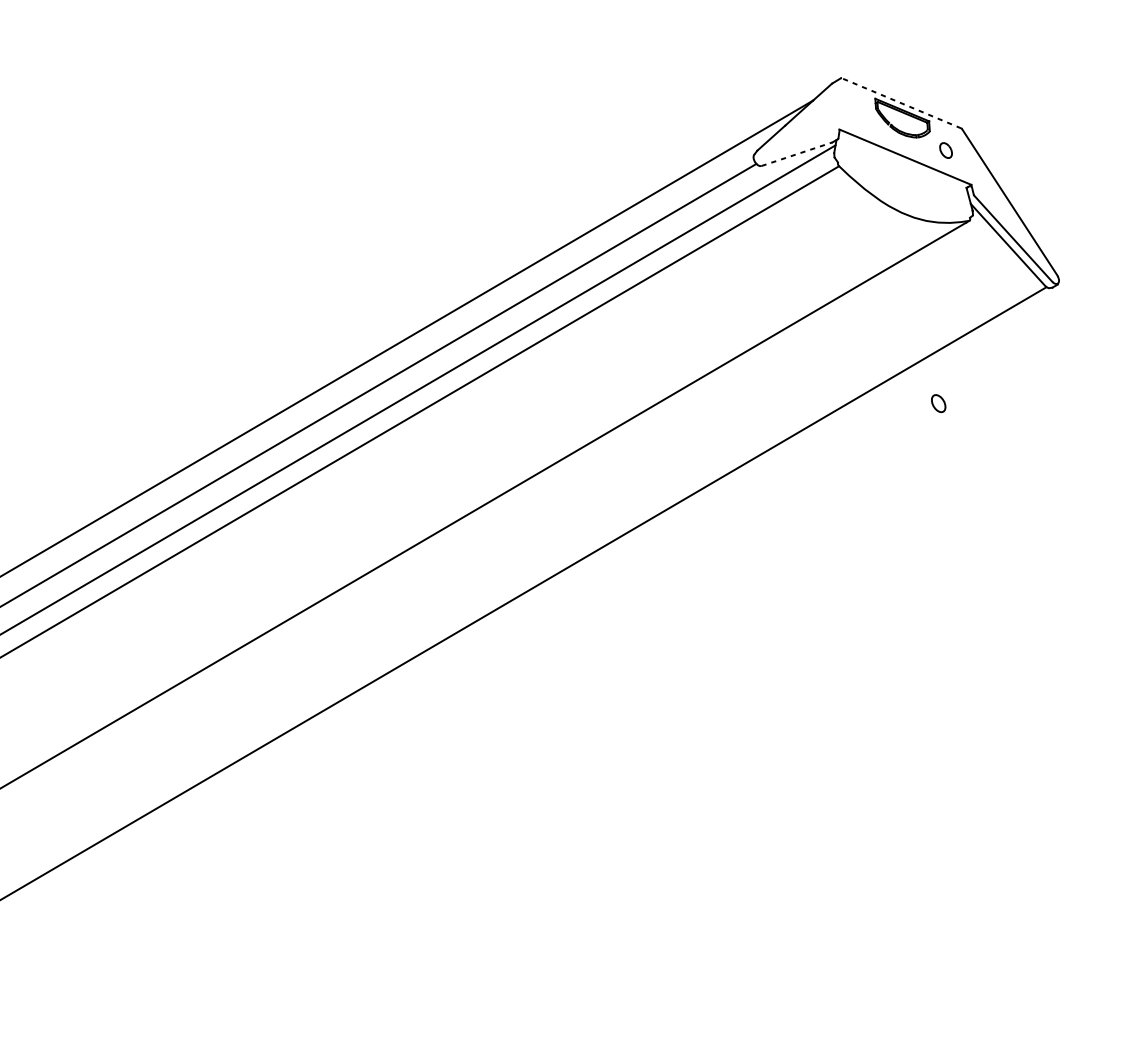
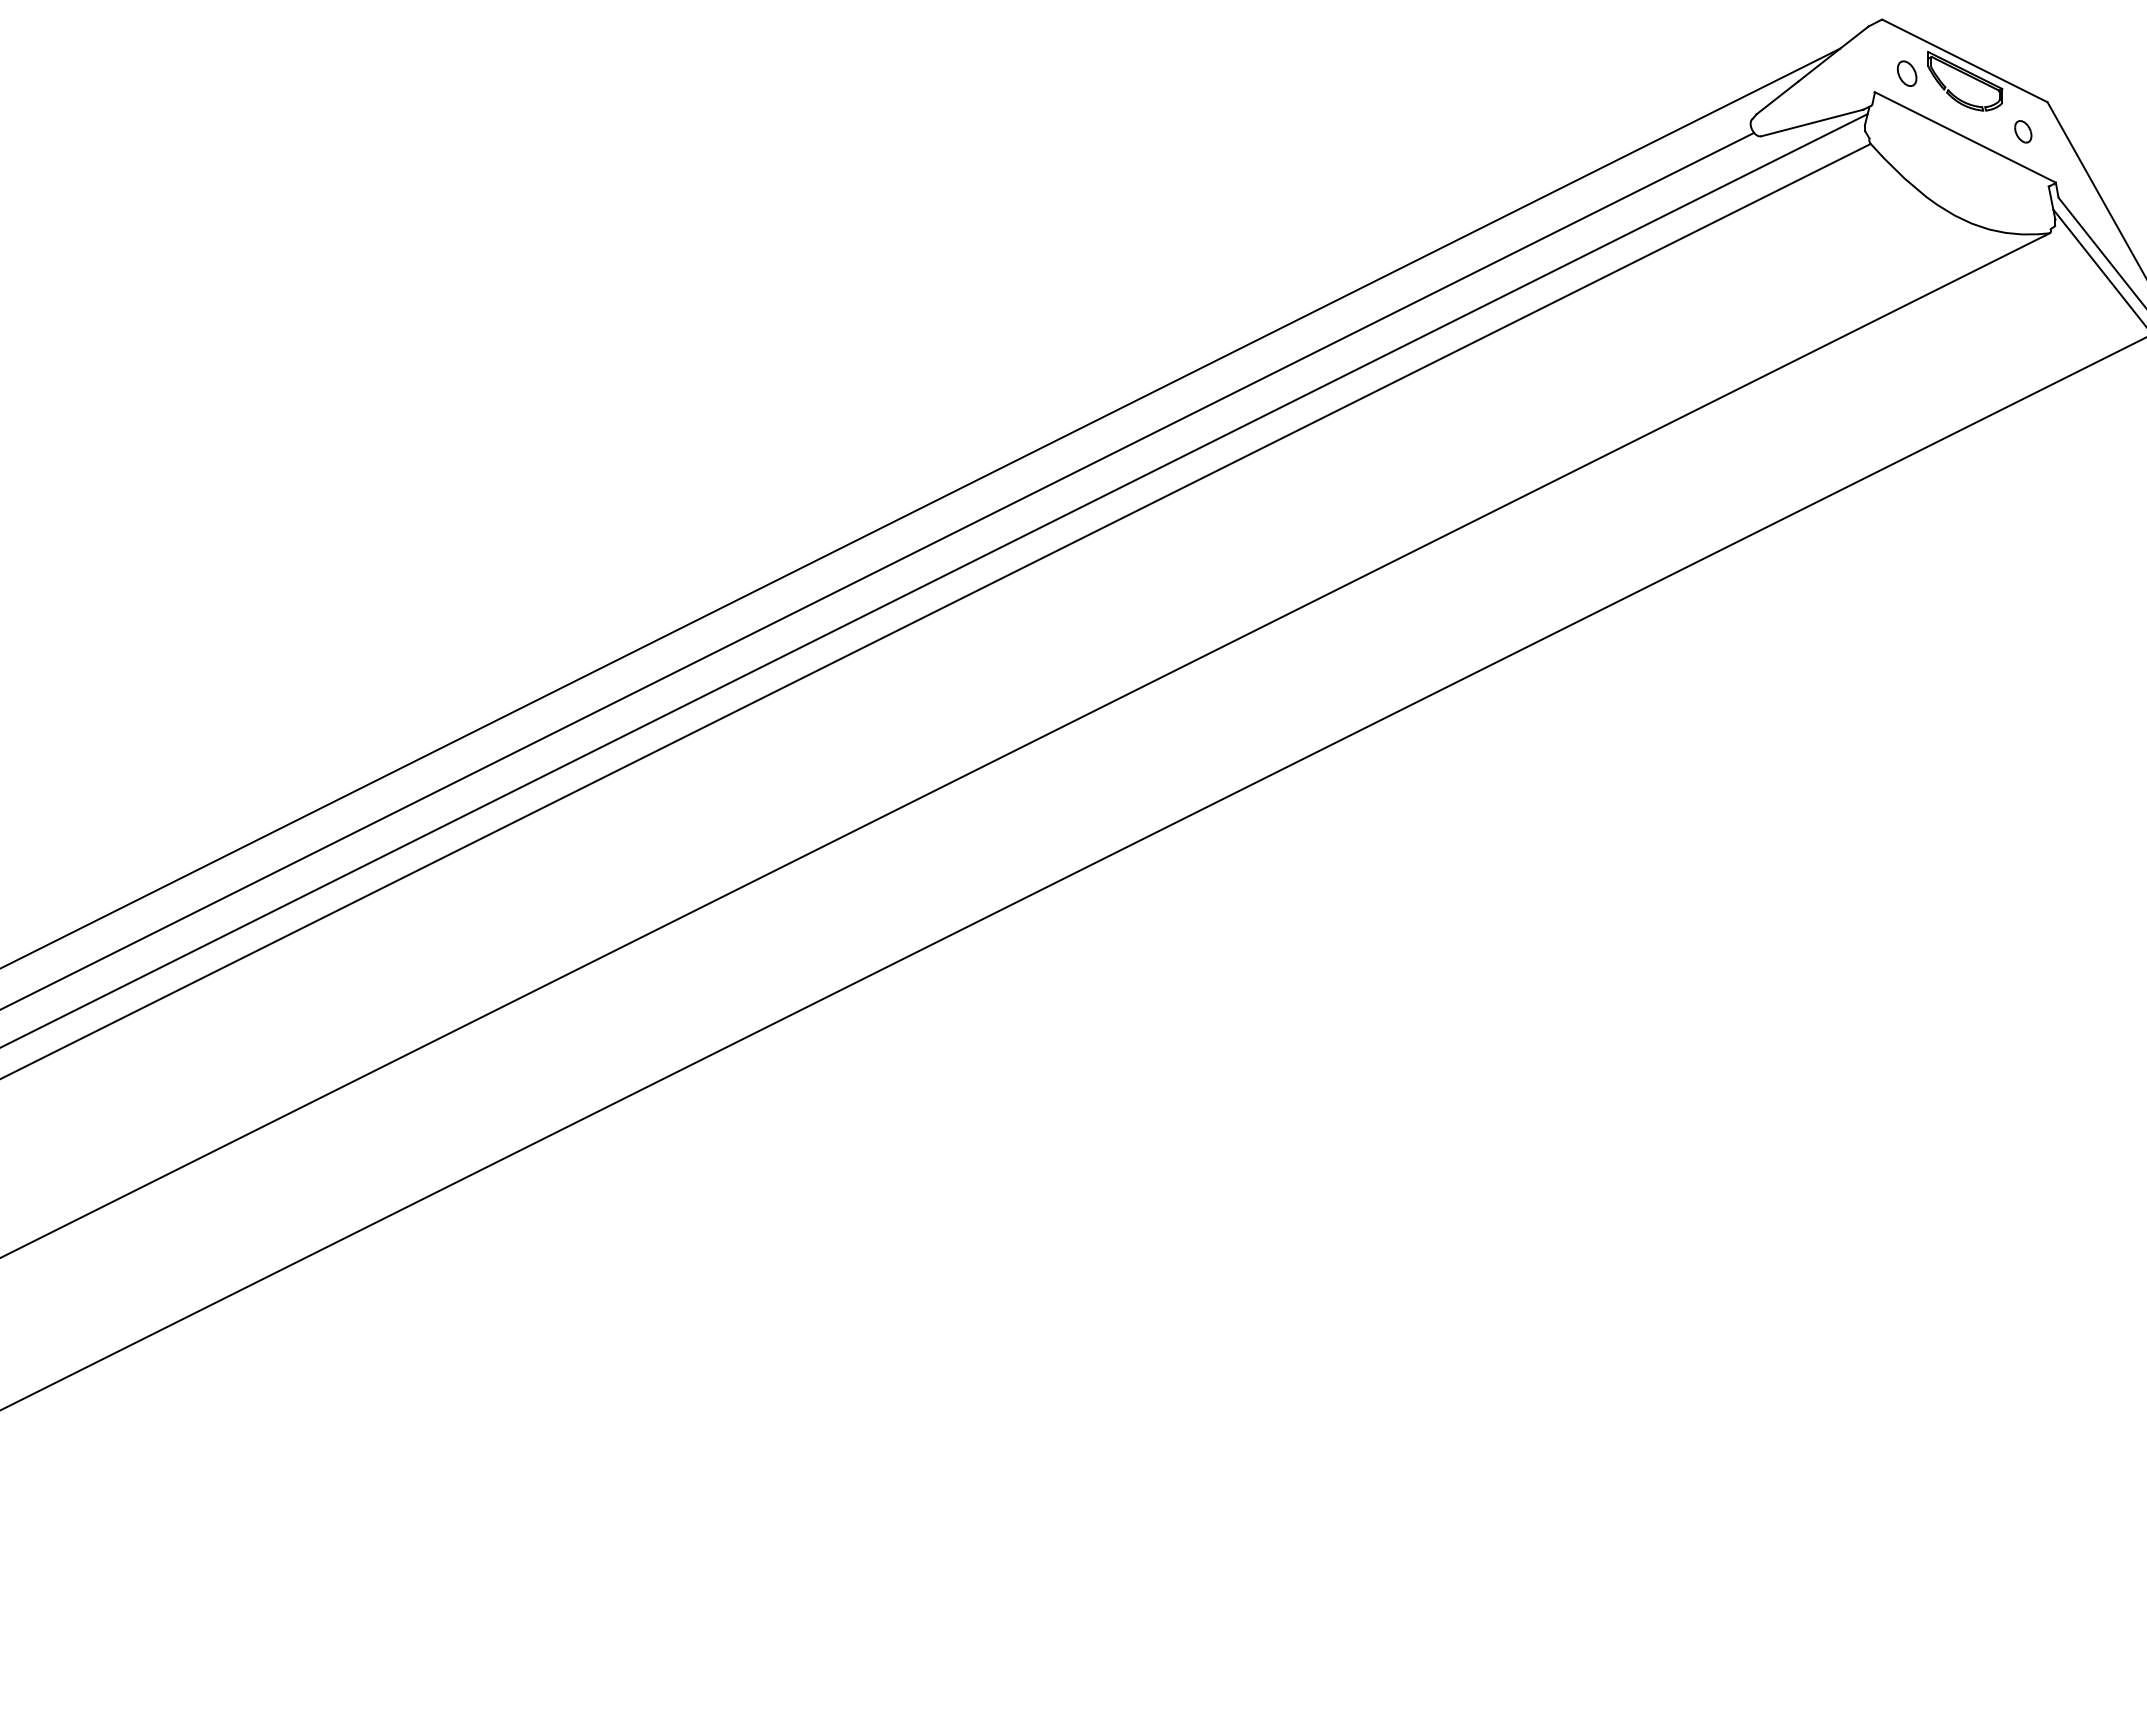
line: (901, 103) -> (1964, 60), dashed -> solid
line: (797, 154) -> (1812, 123), dashed -> solid
part: (938, 403) -> (1906, 73), moved

